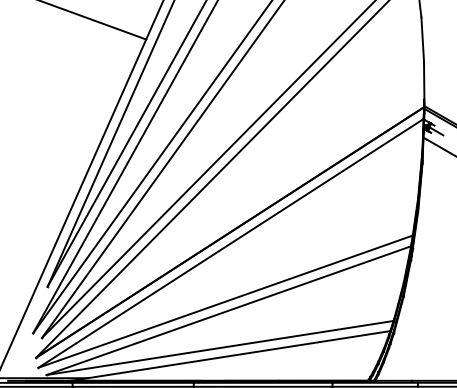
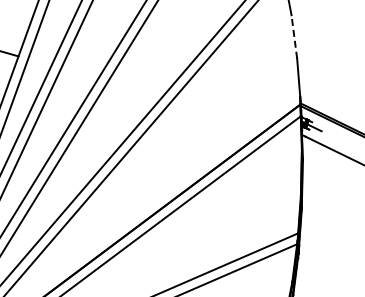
line: (422, 39) -> (294, 37), solid -> dashed

